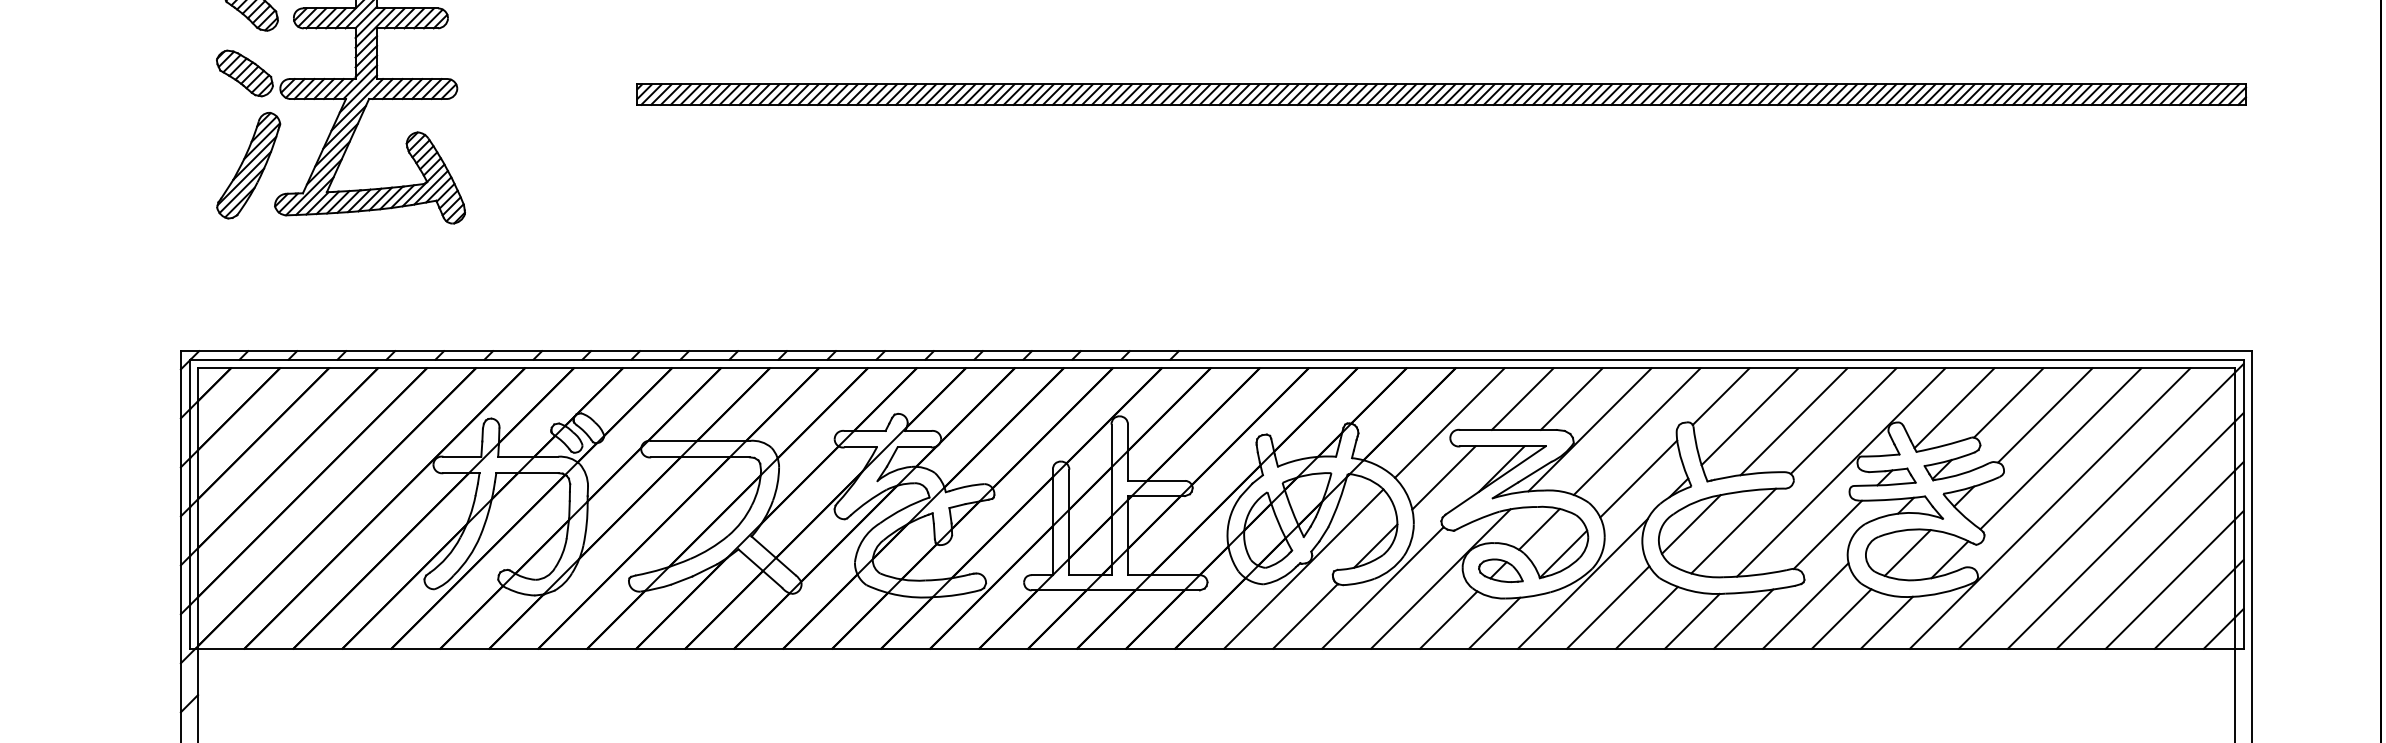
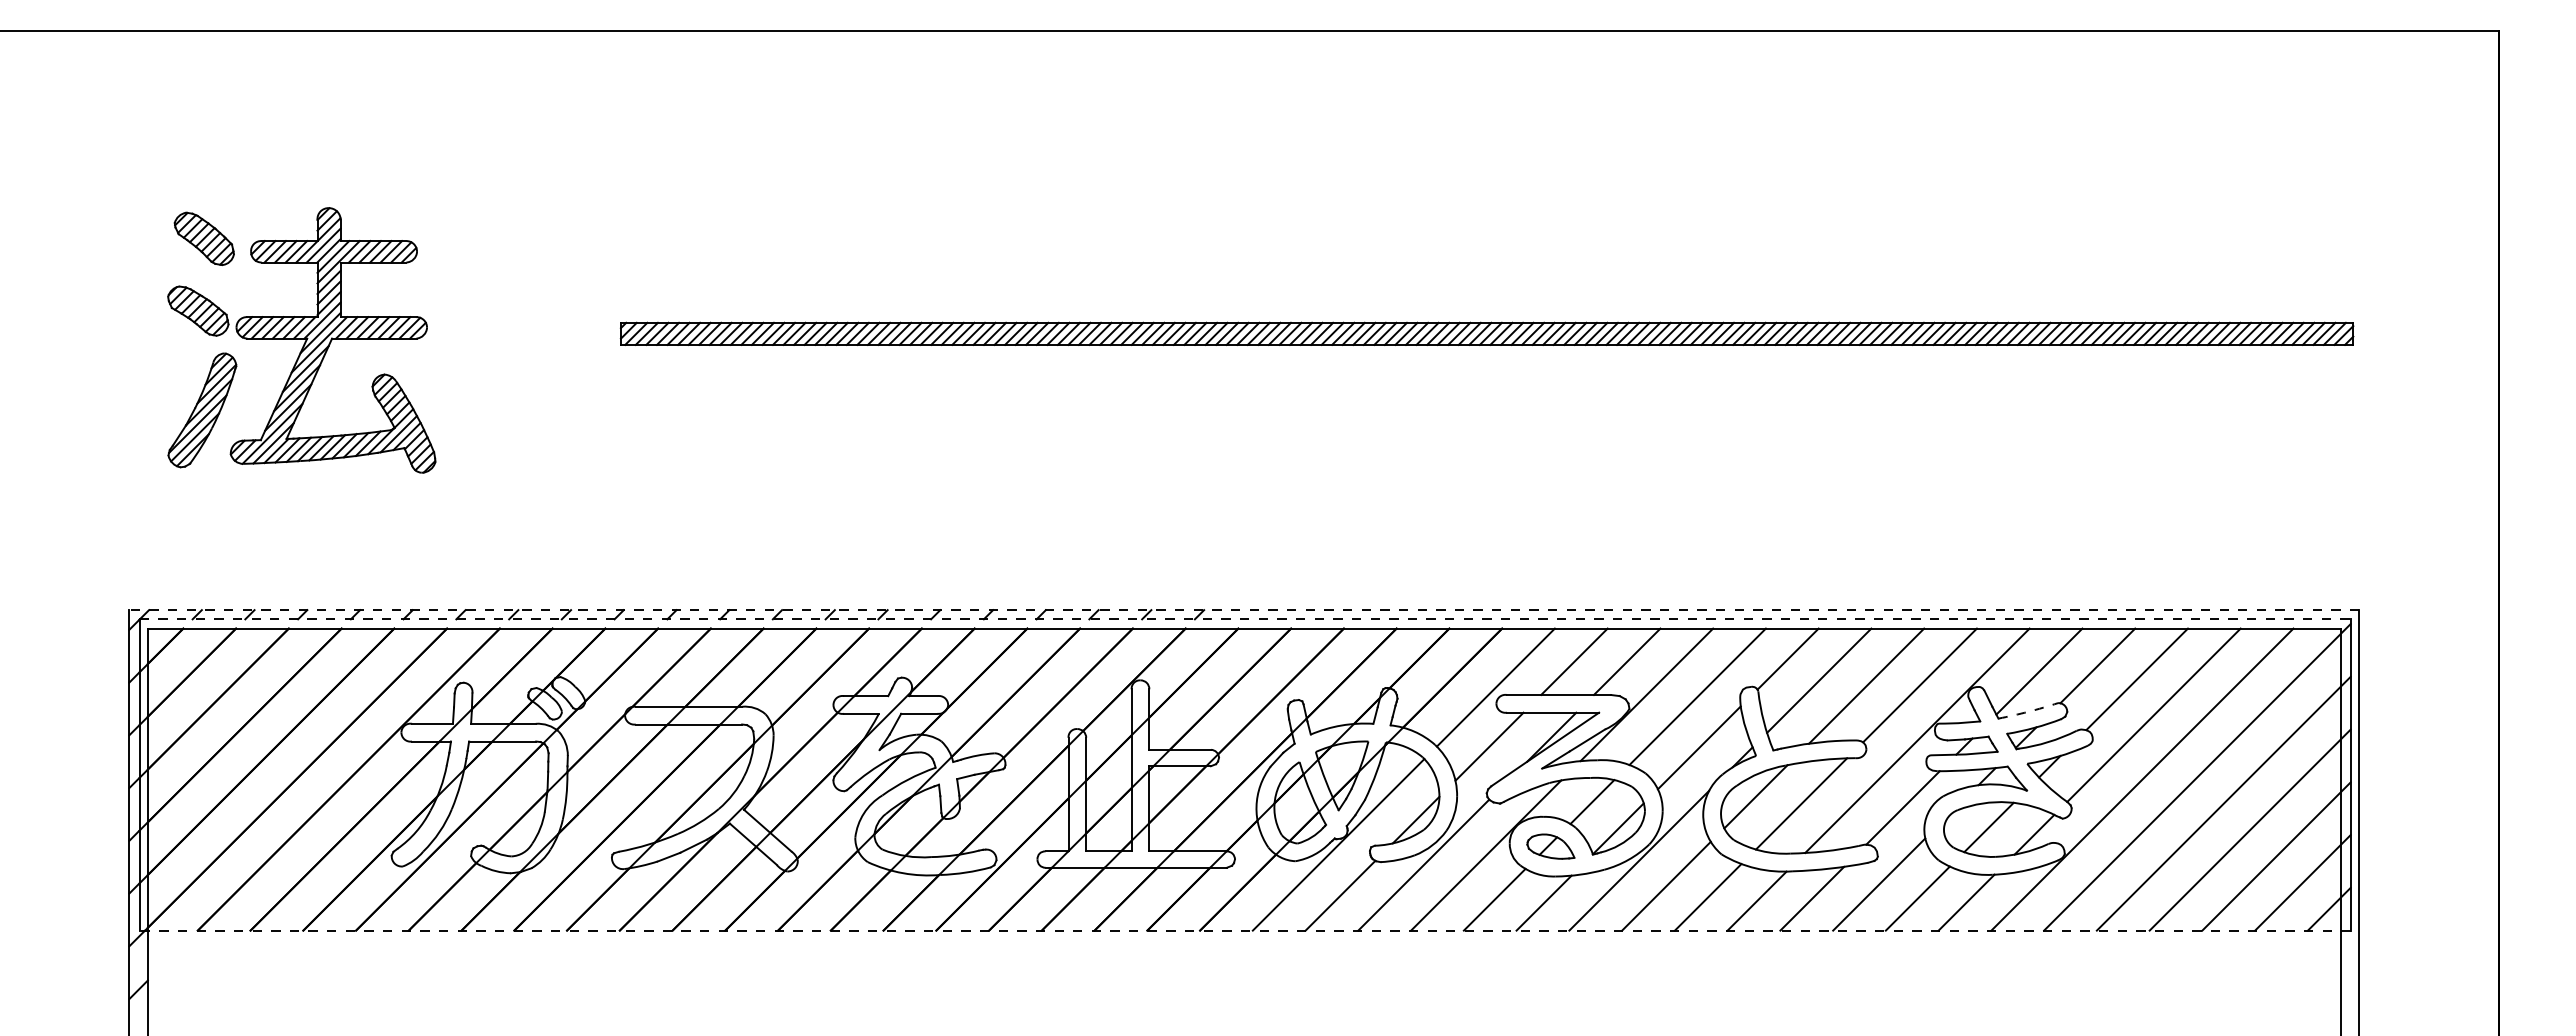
line: (1216, 351) -> (1244, 610), solid -> dashed
line: (1217, 359) -> (1245, 619), solid -> dashed
arc: (1944, 445) -> (2028, 711), solid -> dashed
line: (1217, 648) -> (1245, 930), solid -> dashed

